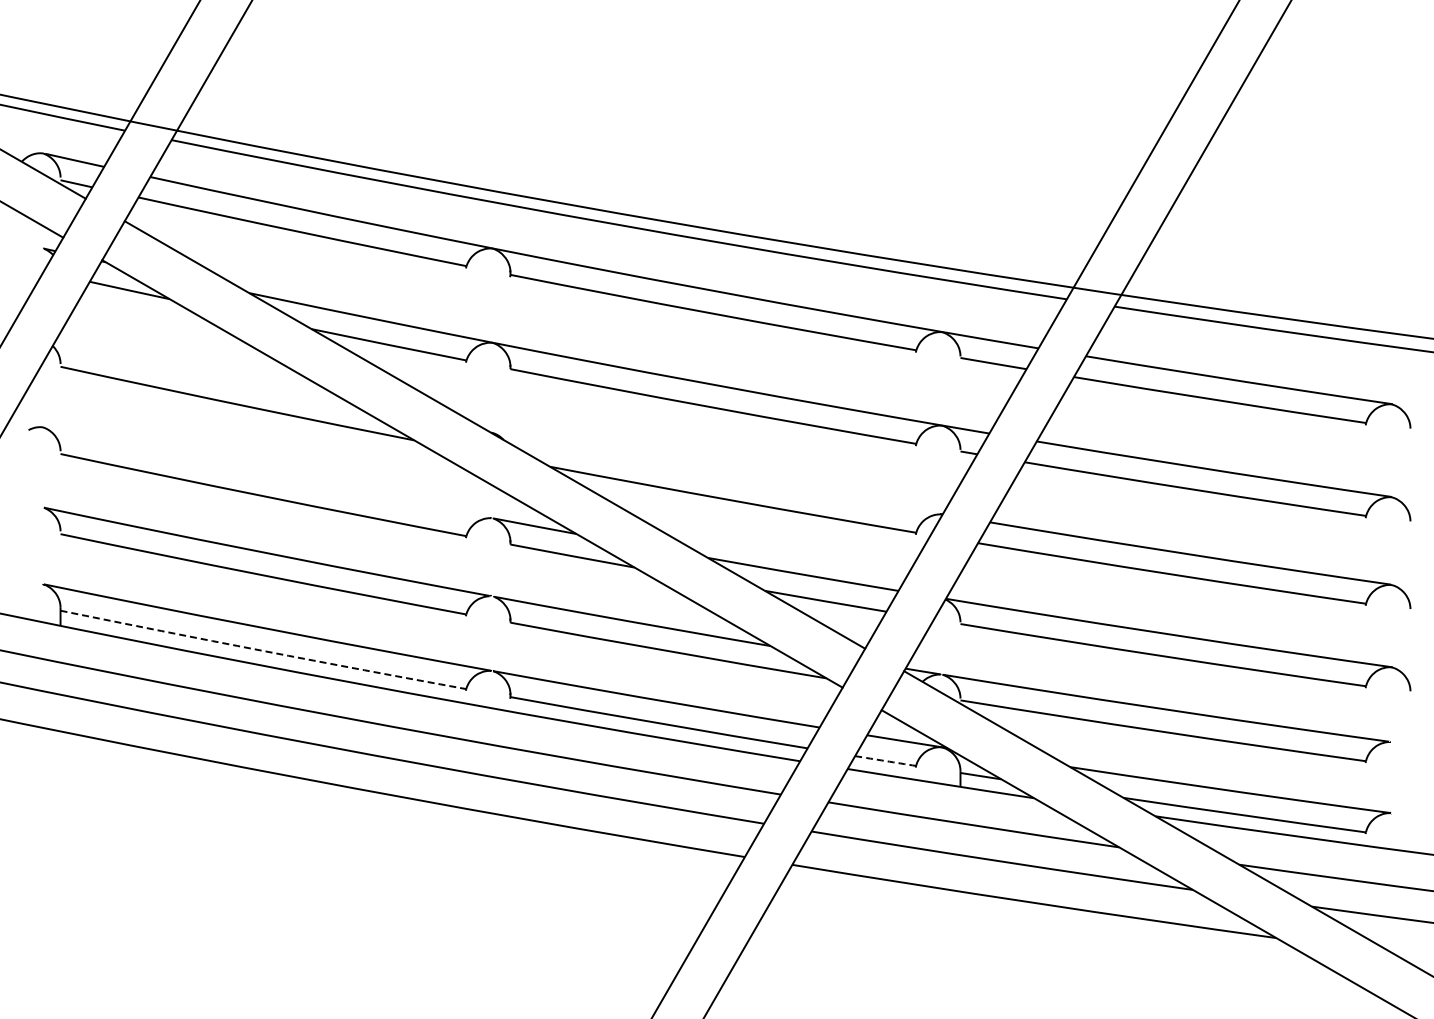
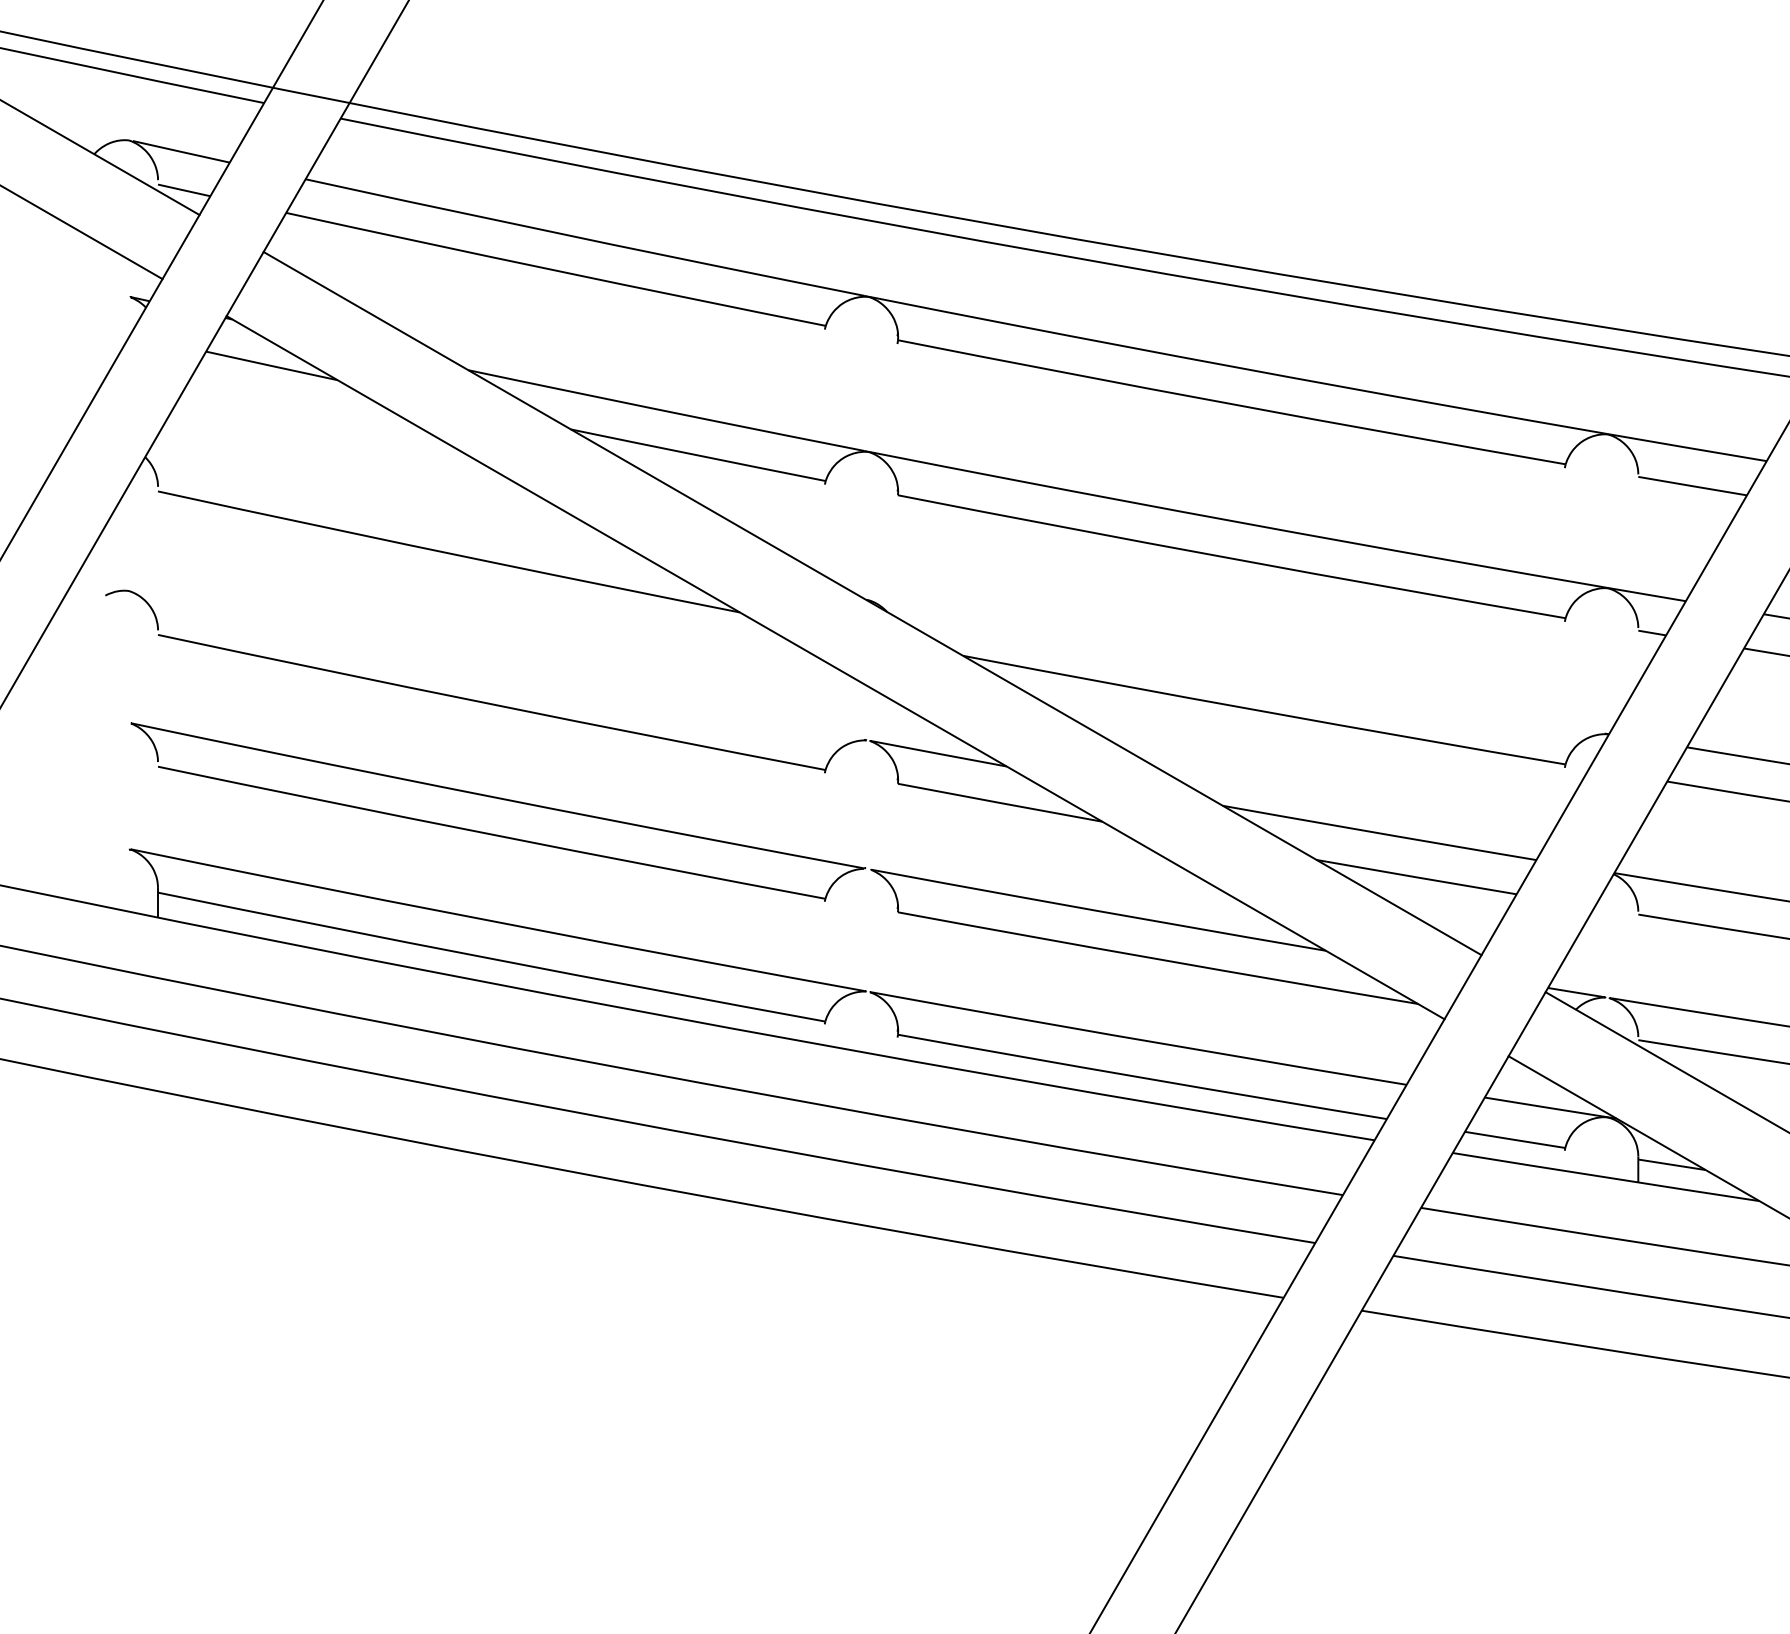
arc: (263, 650) -> (491, 958), dashed -> solid
arc: (885, 761) -> (1514, 1140), dashed -> solid

